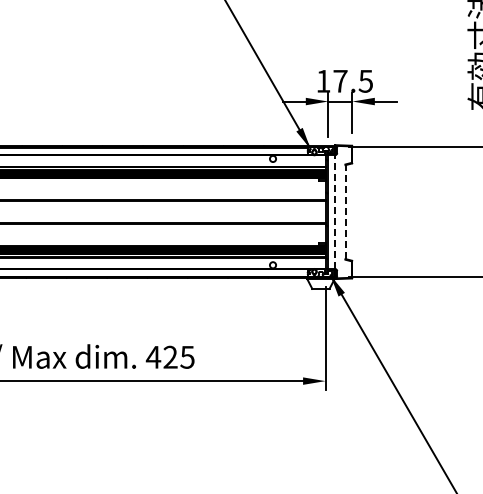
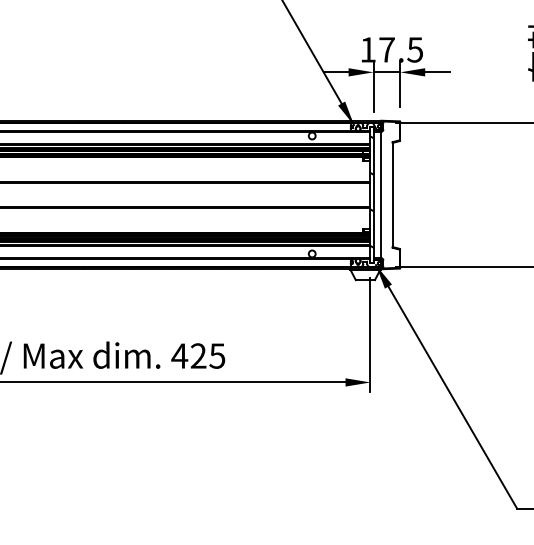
line: (335, 212) -> (381, 195), dashed -> solid
line: (345, 212) -> (392, 195), dashed -> solid

